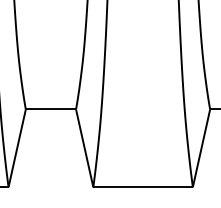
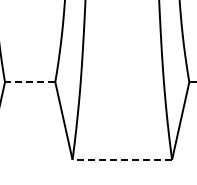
line: (50, 109) -> (29, 82), solid -> dashed
line: (142, 187) -> (121, 160), solid -> dashed

